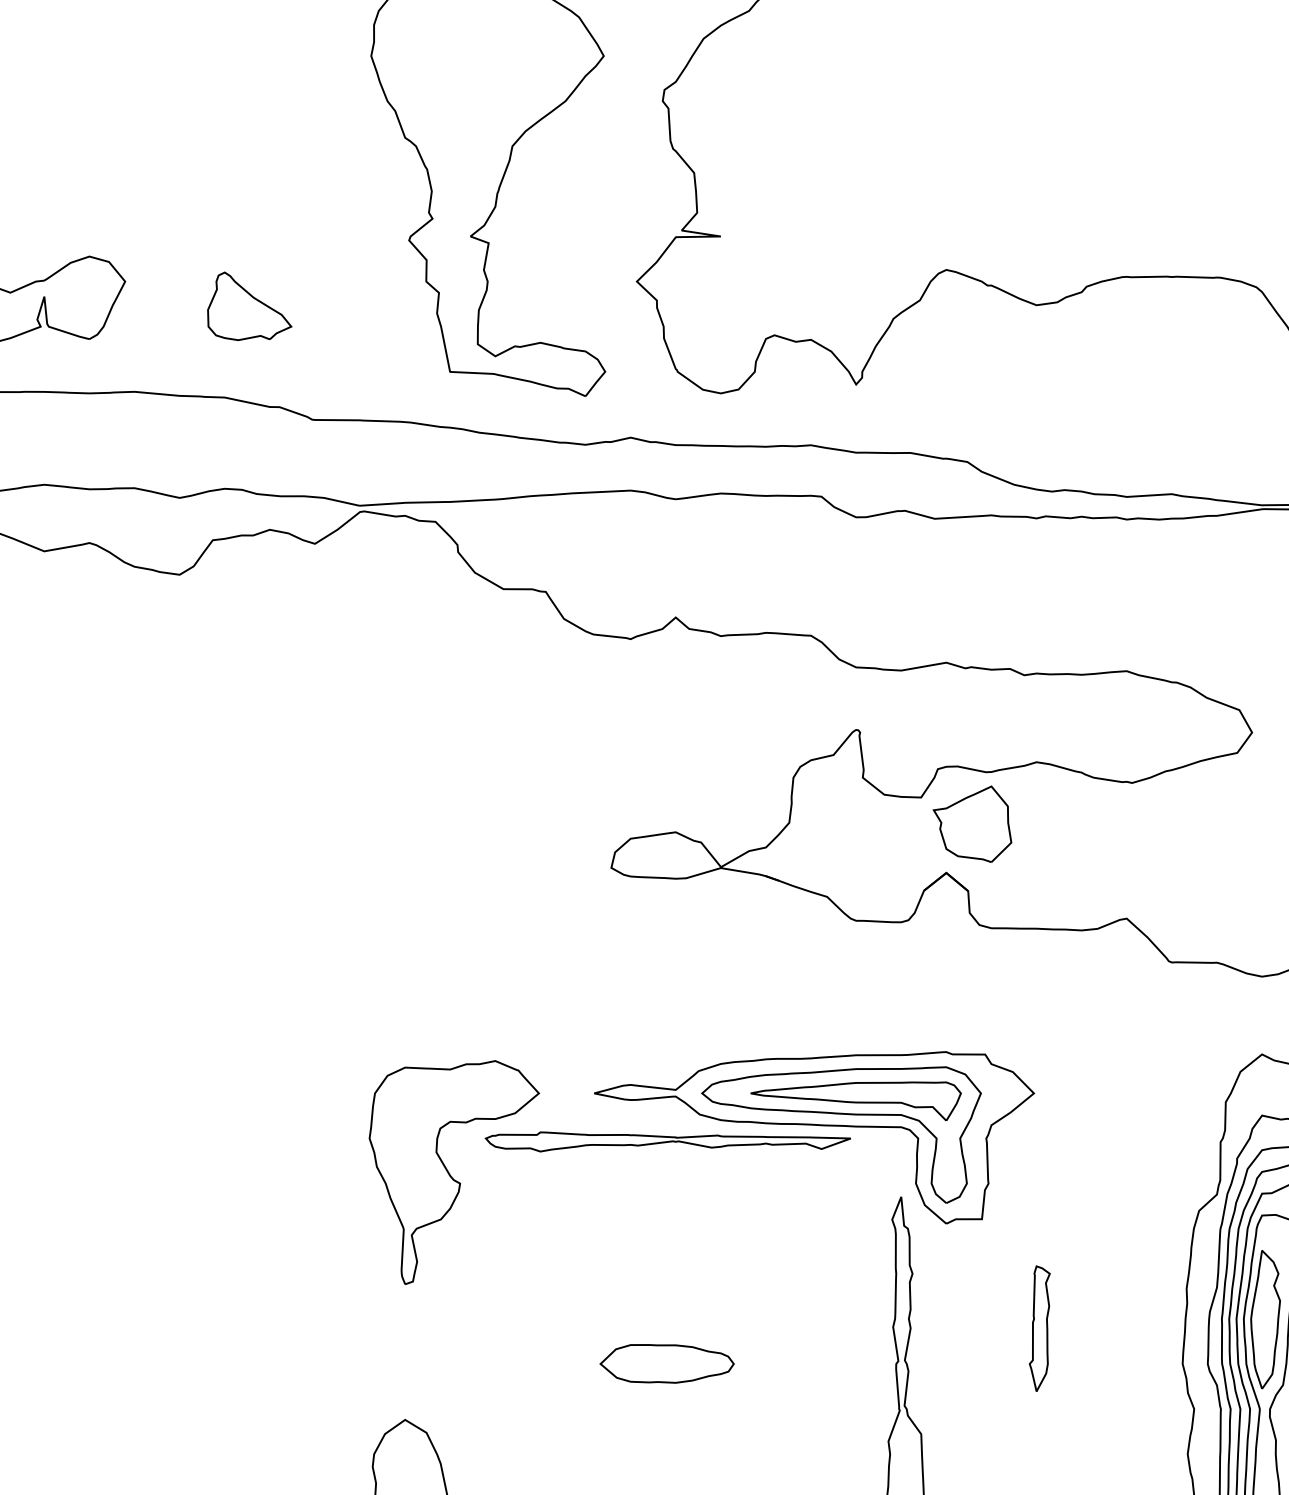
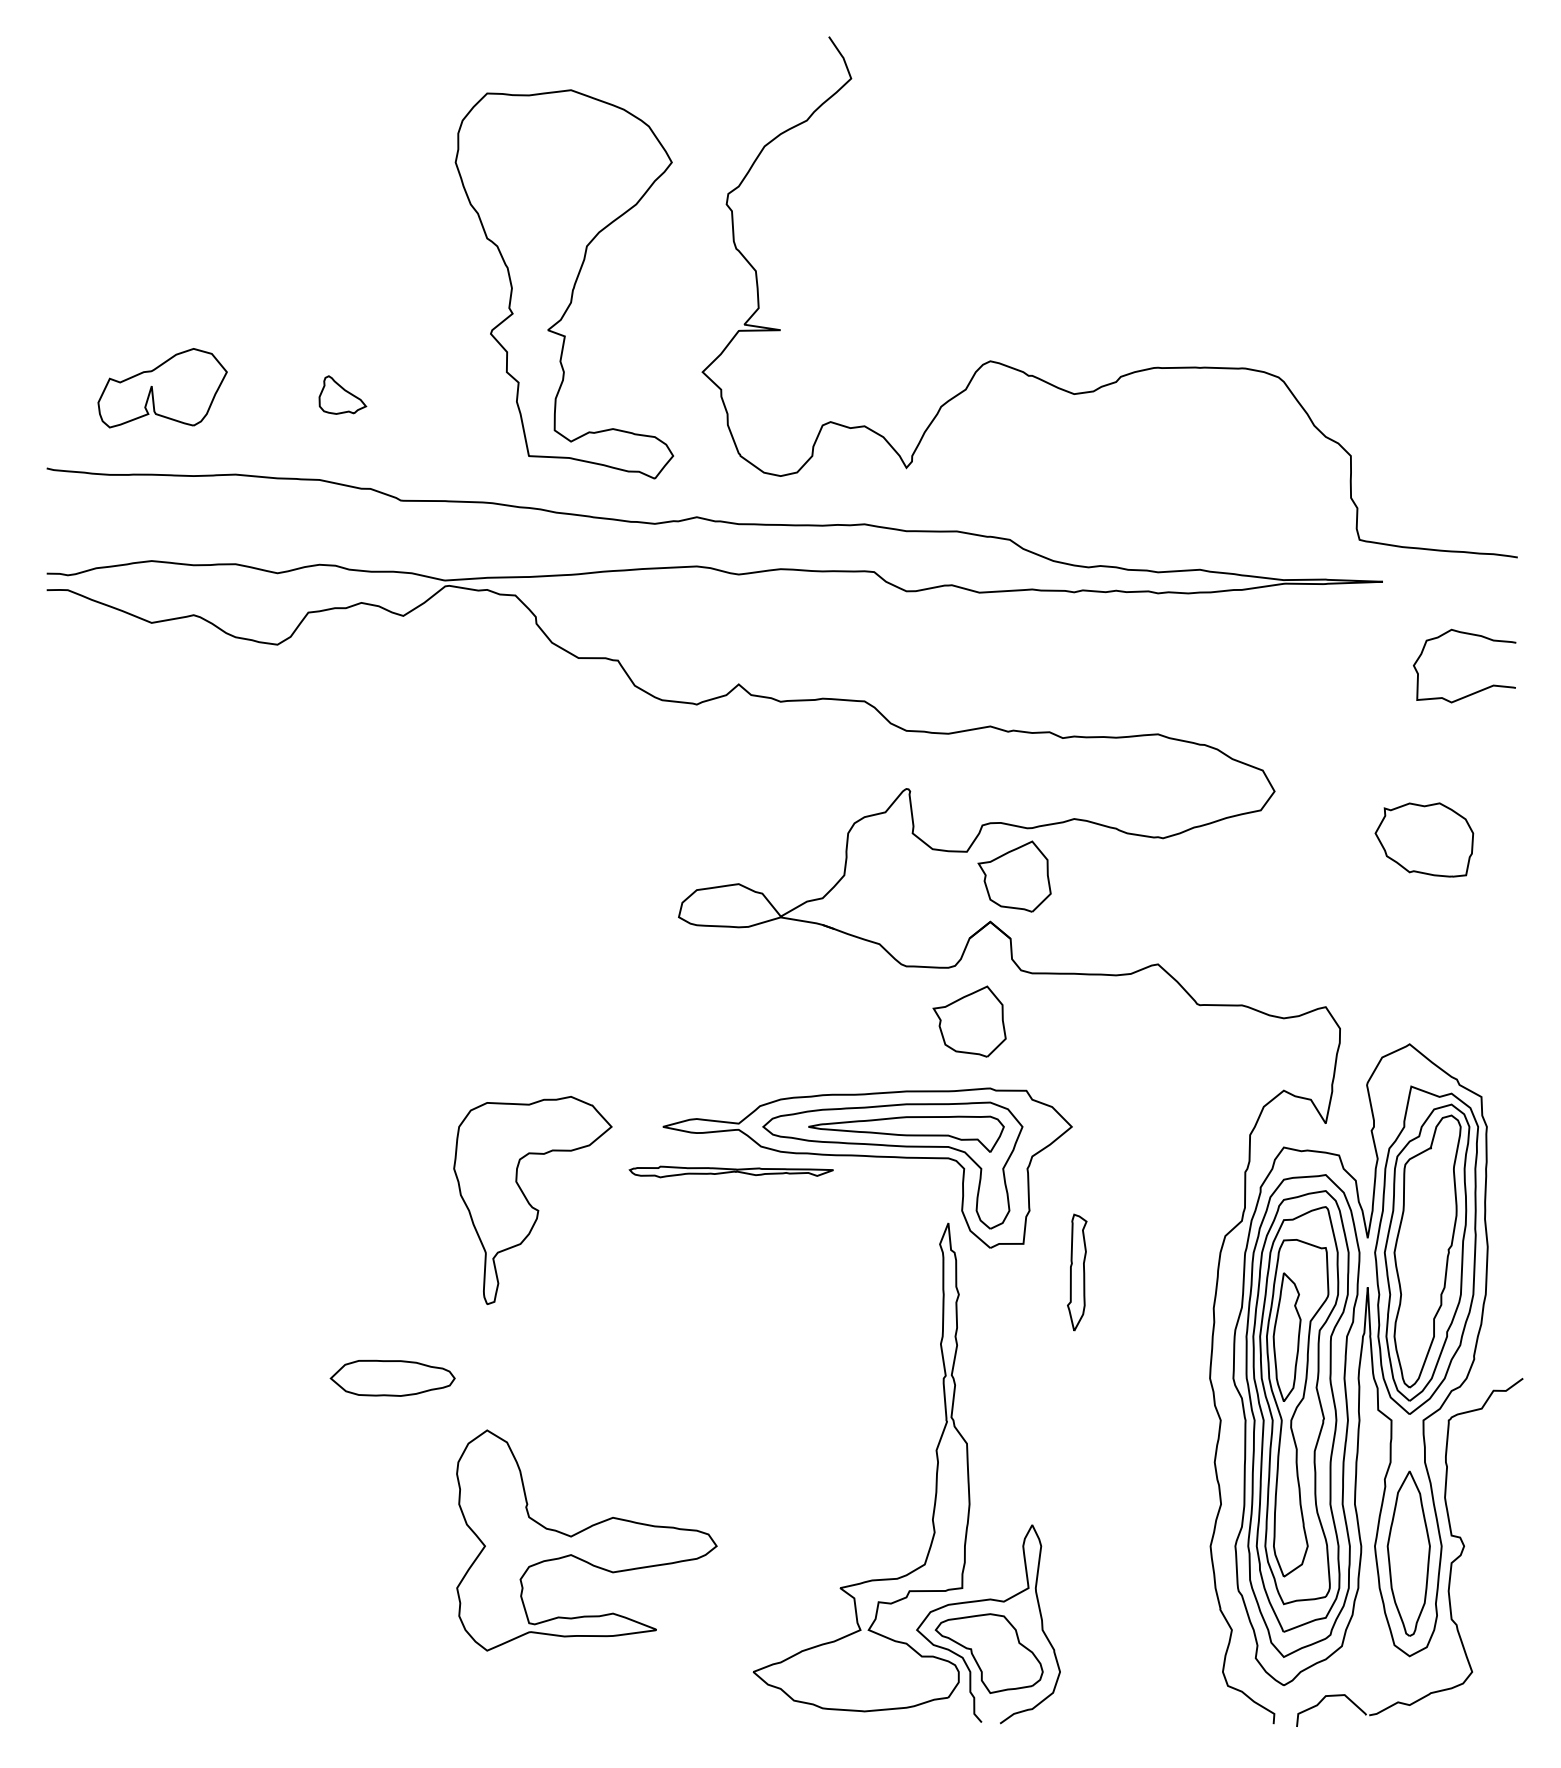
part: (249, 305) -> (342, 394), size x0.6
part: (923, 980) -> (969, 1021), added
part: (667, 1141) -> (731, 1171), size x0.6
part: (1040, 1328) -> (1077, 1272), moved
part: (666, 1362) -> (392, 1377), moved

